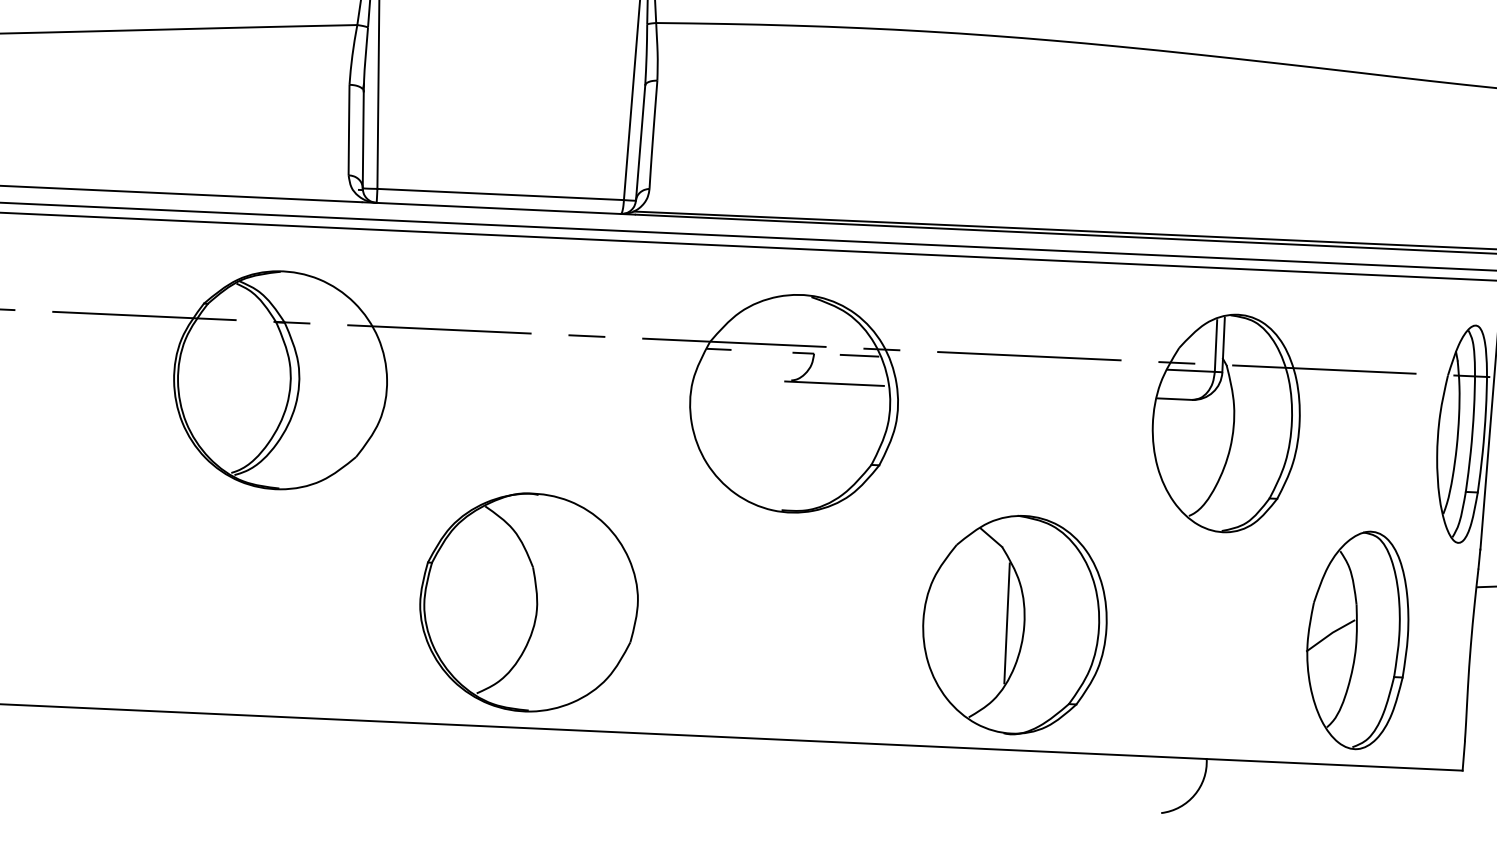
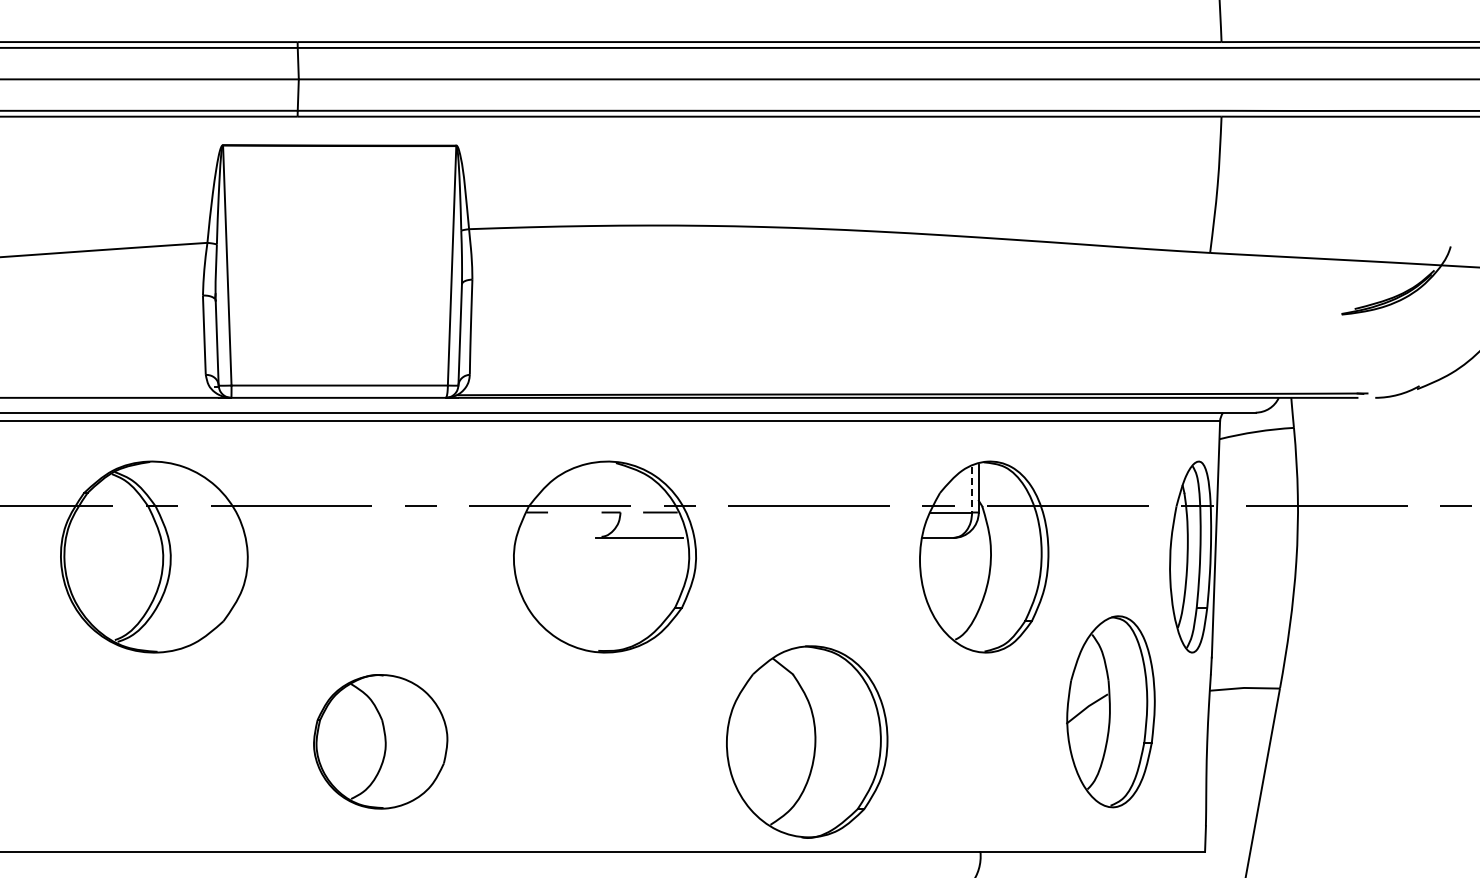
line: (1216, 345) -> (972, 489), solid -> dashed
part: (528, 602) -> (380, 741), size x0.7
line: (1007, 622) -> (800, 740), removed
part: (1357, 639) -> (1110, 711), moved

